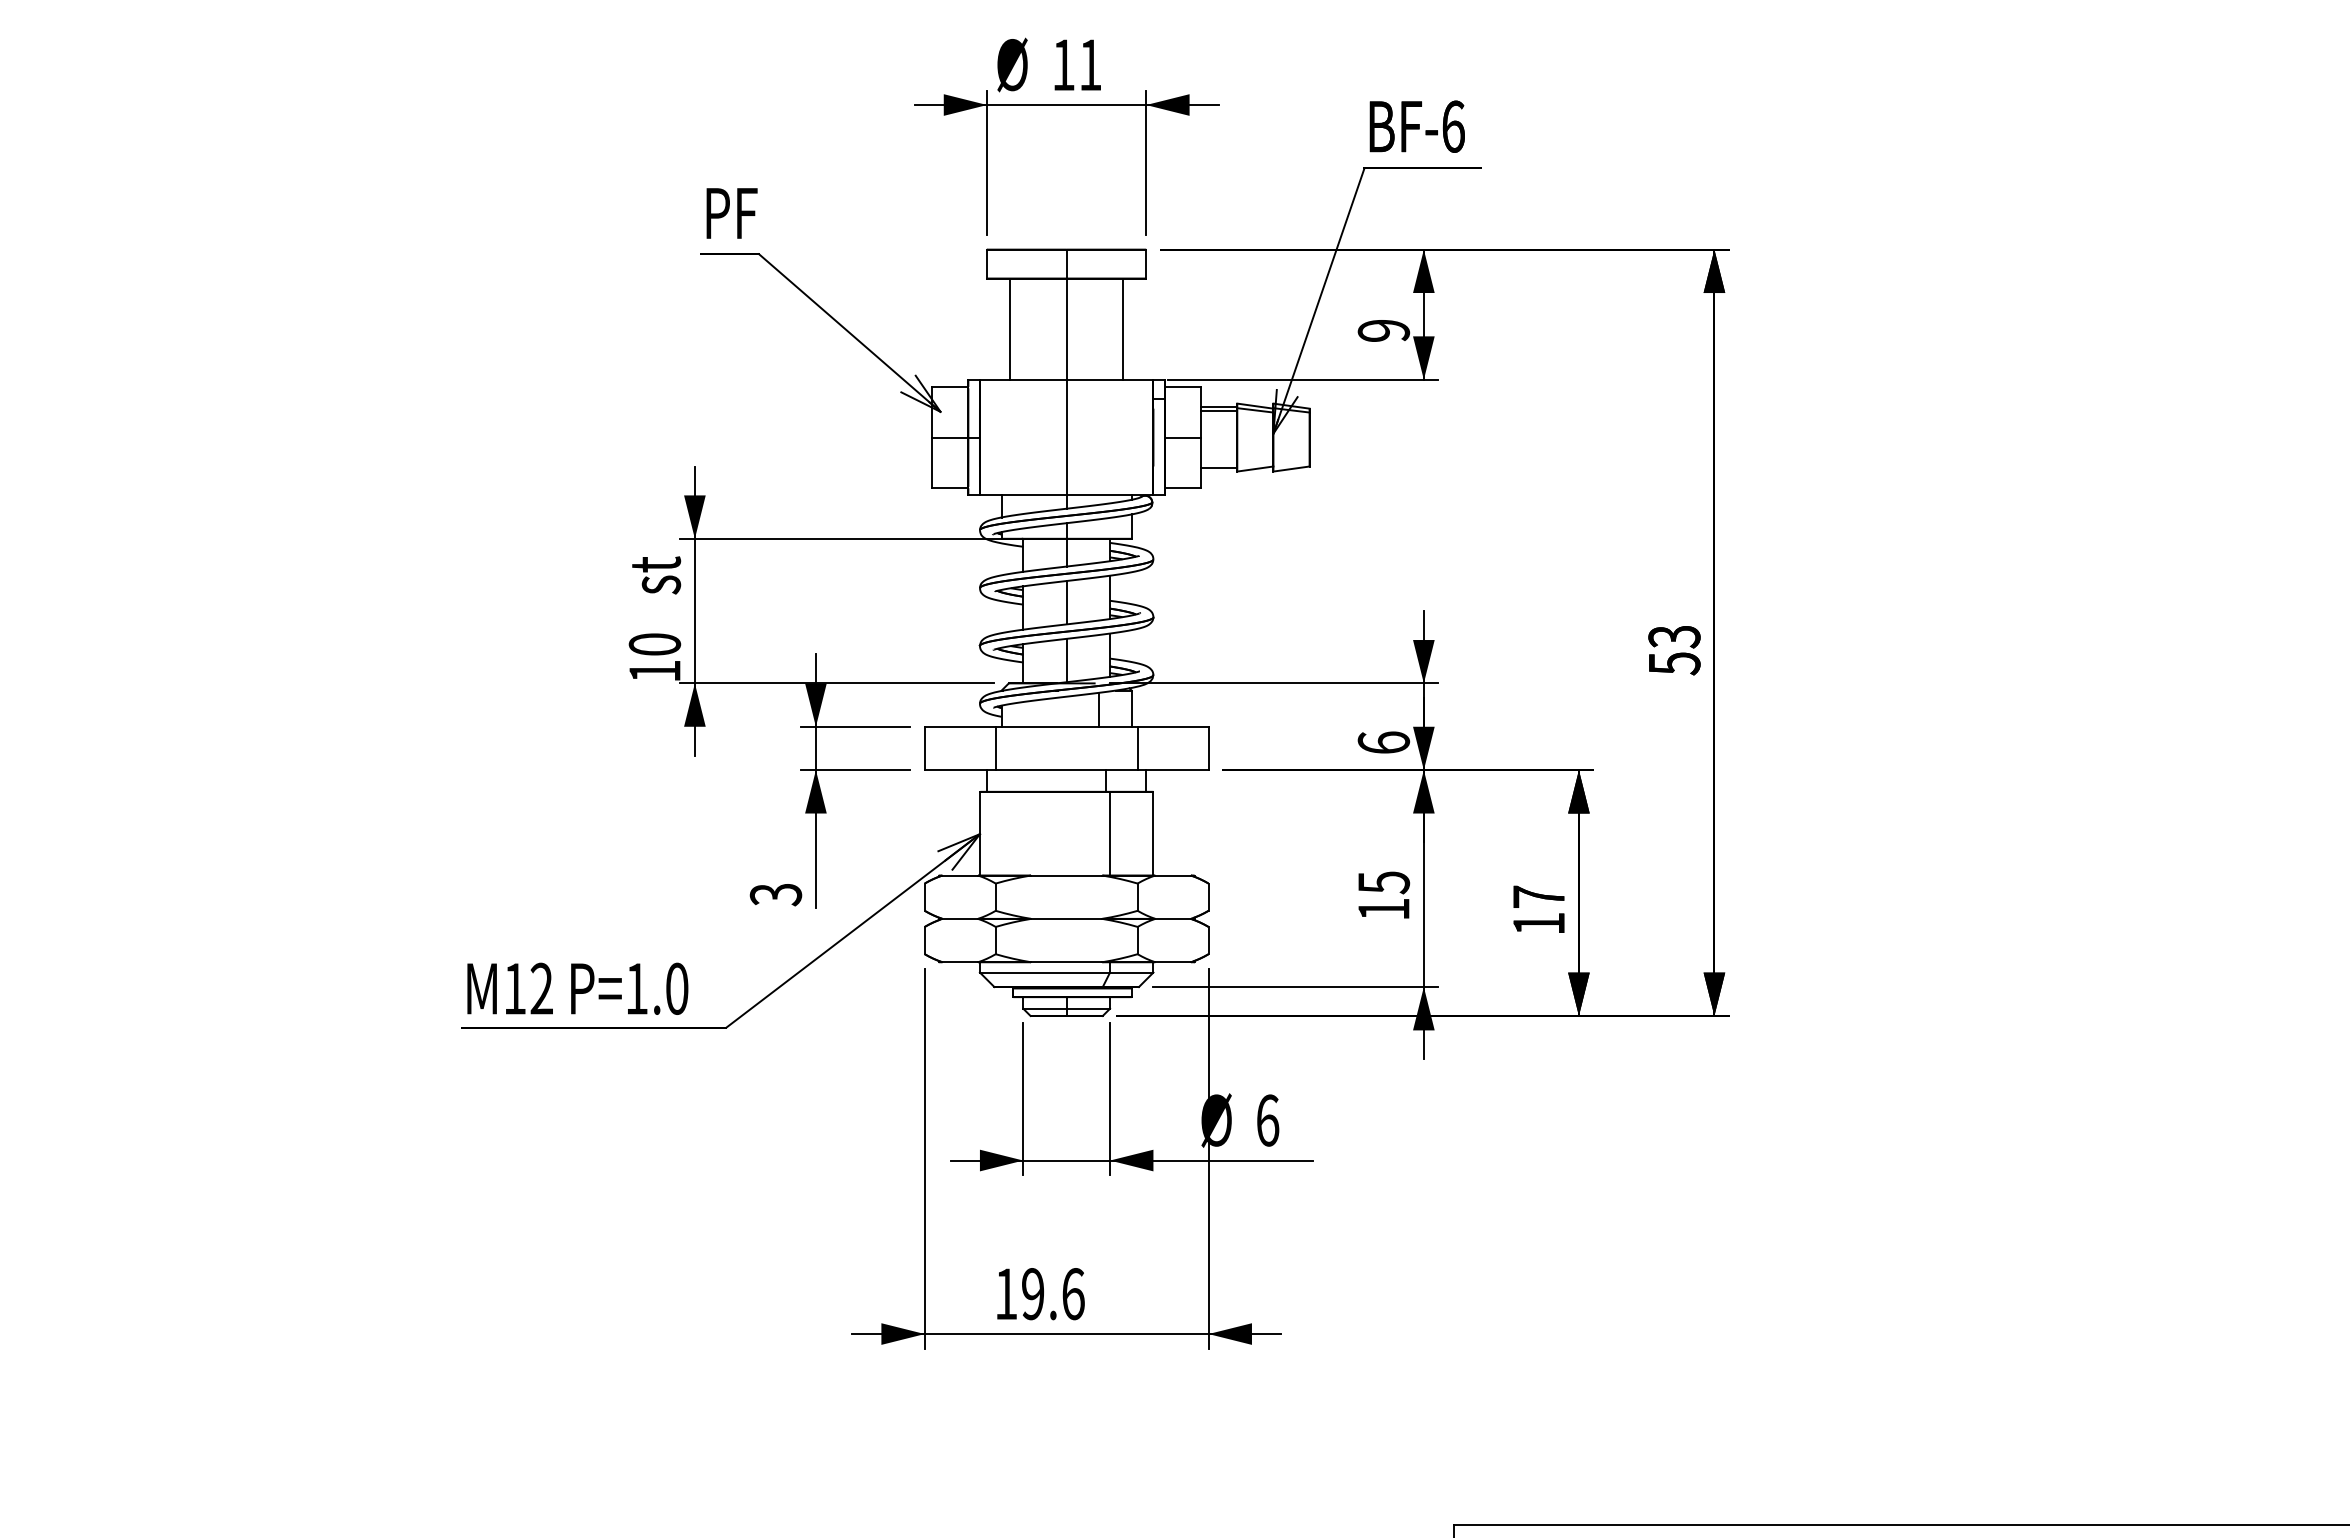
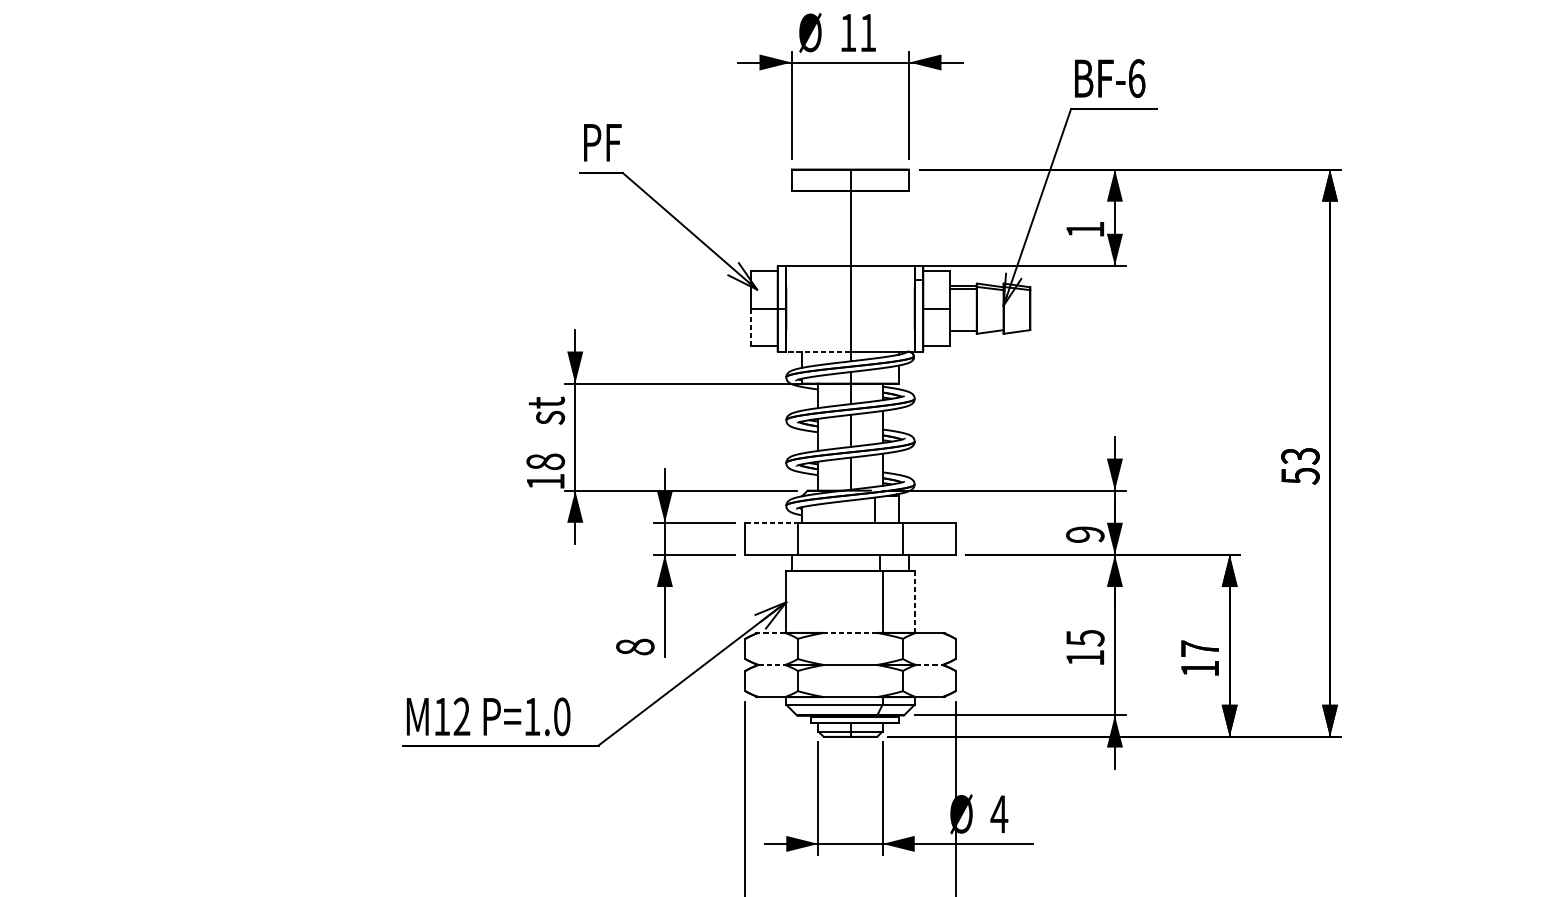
line: (1010, 328) -> (808, 227), removed
line: (1123, 328) -> (892, 227), removed
text: (1383, 330) -> (1085, 229), 9 -> 1
line: (932, 462) -> (751, 327), solid -> dashed
line: (1022, 495) -> (817, 351), solid -> dashed
text: (654, 644) -> (545, 461), 10 -> 18
line: (960, 726) -> (771, 522), solid -> dashed
text: (1383, 742) -> (1085, 534), 6 -> 9
line: (1153, 833) -> (914, 601), solid -> dashed
line: (960, 875) -> (771, 632), solid -> dashed
line: (1066, 875) -> (850, 632), solid -> dashed
text: (775, 894) -> (634, 646), 3 -> 8
line: (960, 918) -> (771, 664), solid -> dashed
line: (1173, 918) -> (929, 664), solid -> dashed
text: (1267, 1120) -> (999, 814), 6 -> 4

